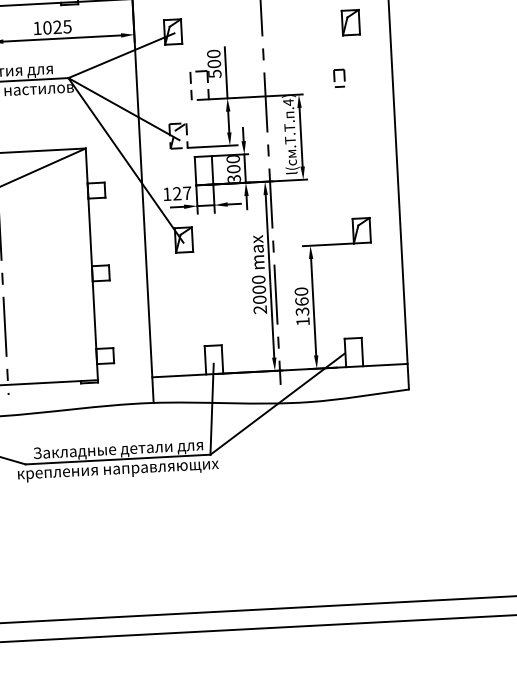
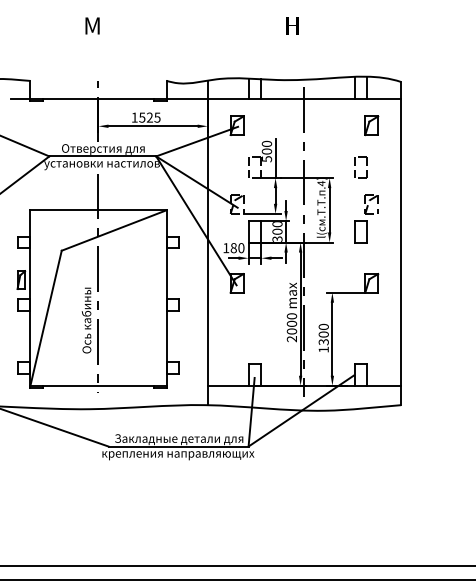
text: (47, 27) -> (142, 117), 1025 -> 1525
part: (338, 78) -> (360, 167), size x1.67
part: (350, 145) -> (366, 218), added
text: (182, 194) -> (237, 248), 127 -> 180
text: (301, 301) -> (323, 334), 1360 -> 1300

